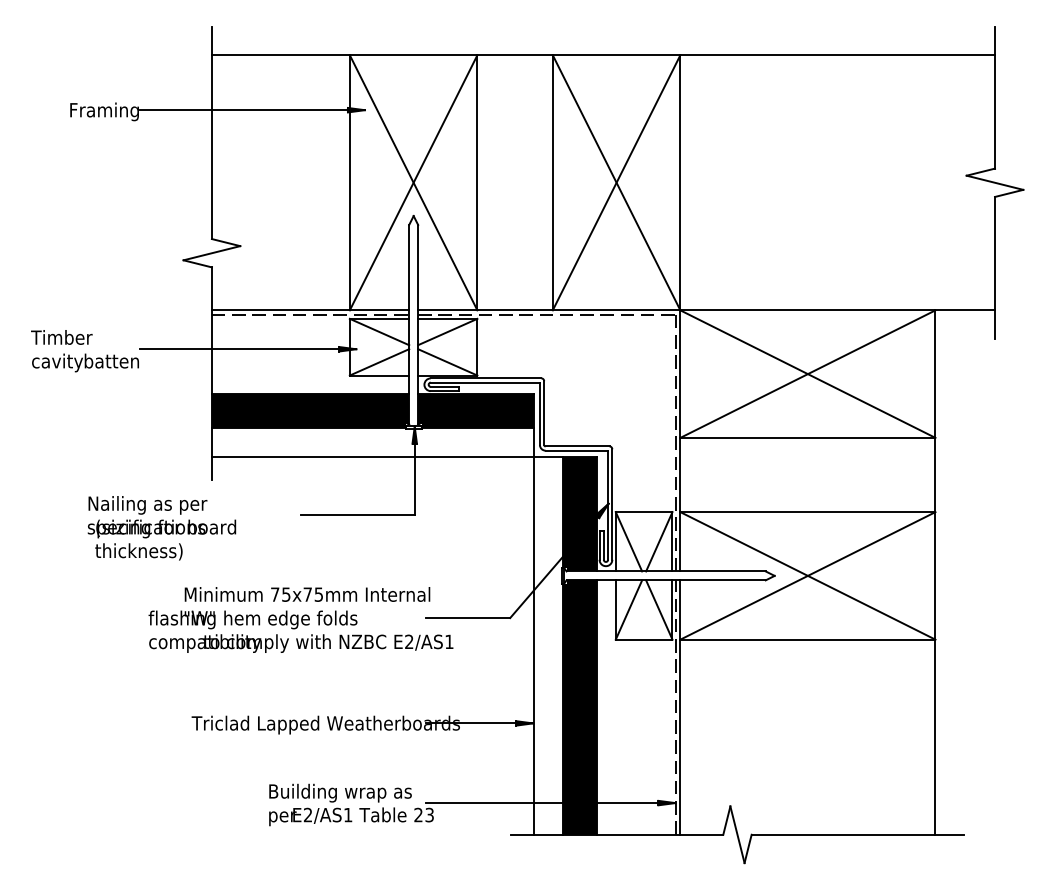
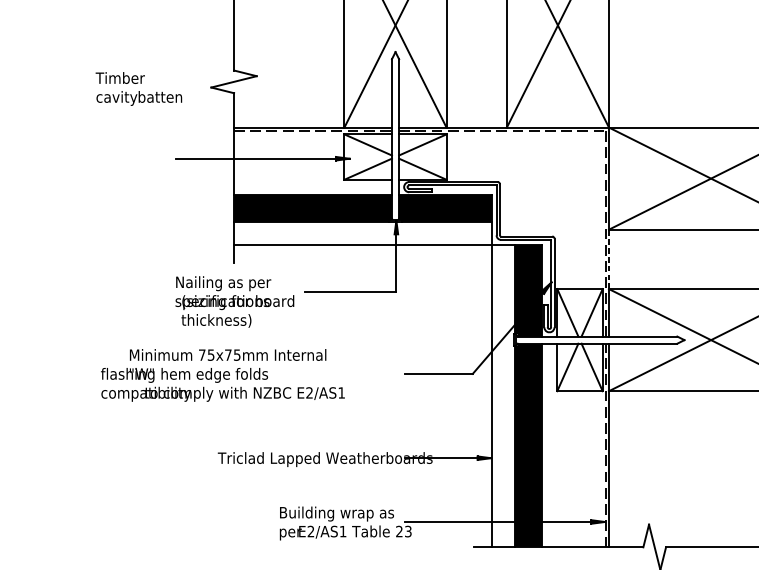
text: (84, 351) -> (138, 89), moved
line: (680, 474) -> (609, 258), solid -> dashed
text: (161, 528) -> (234, 302), moved
text: (300, 619) -> (222, 375), moved

